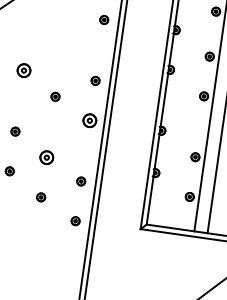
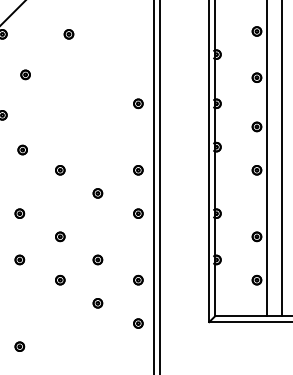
part: (24, 70) -> (60, 170), size x0.62
part: (90, 120) -> (138, 213), size x0.62
part: (46, 157) -> (97, 259), size x0.62

